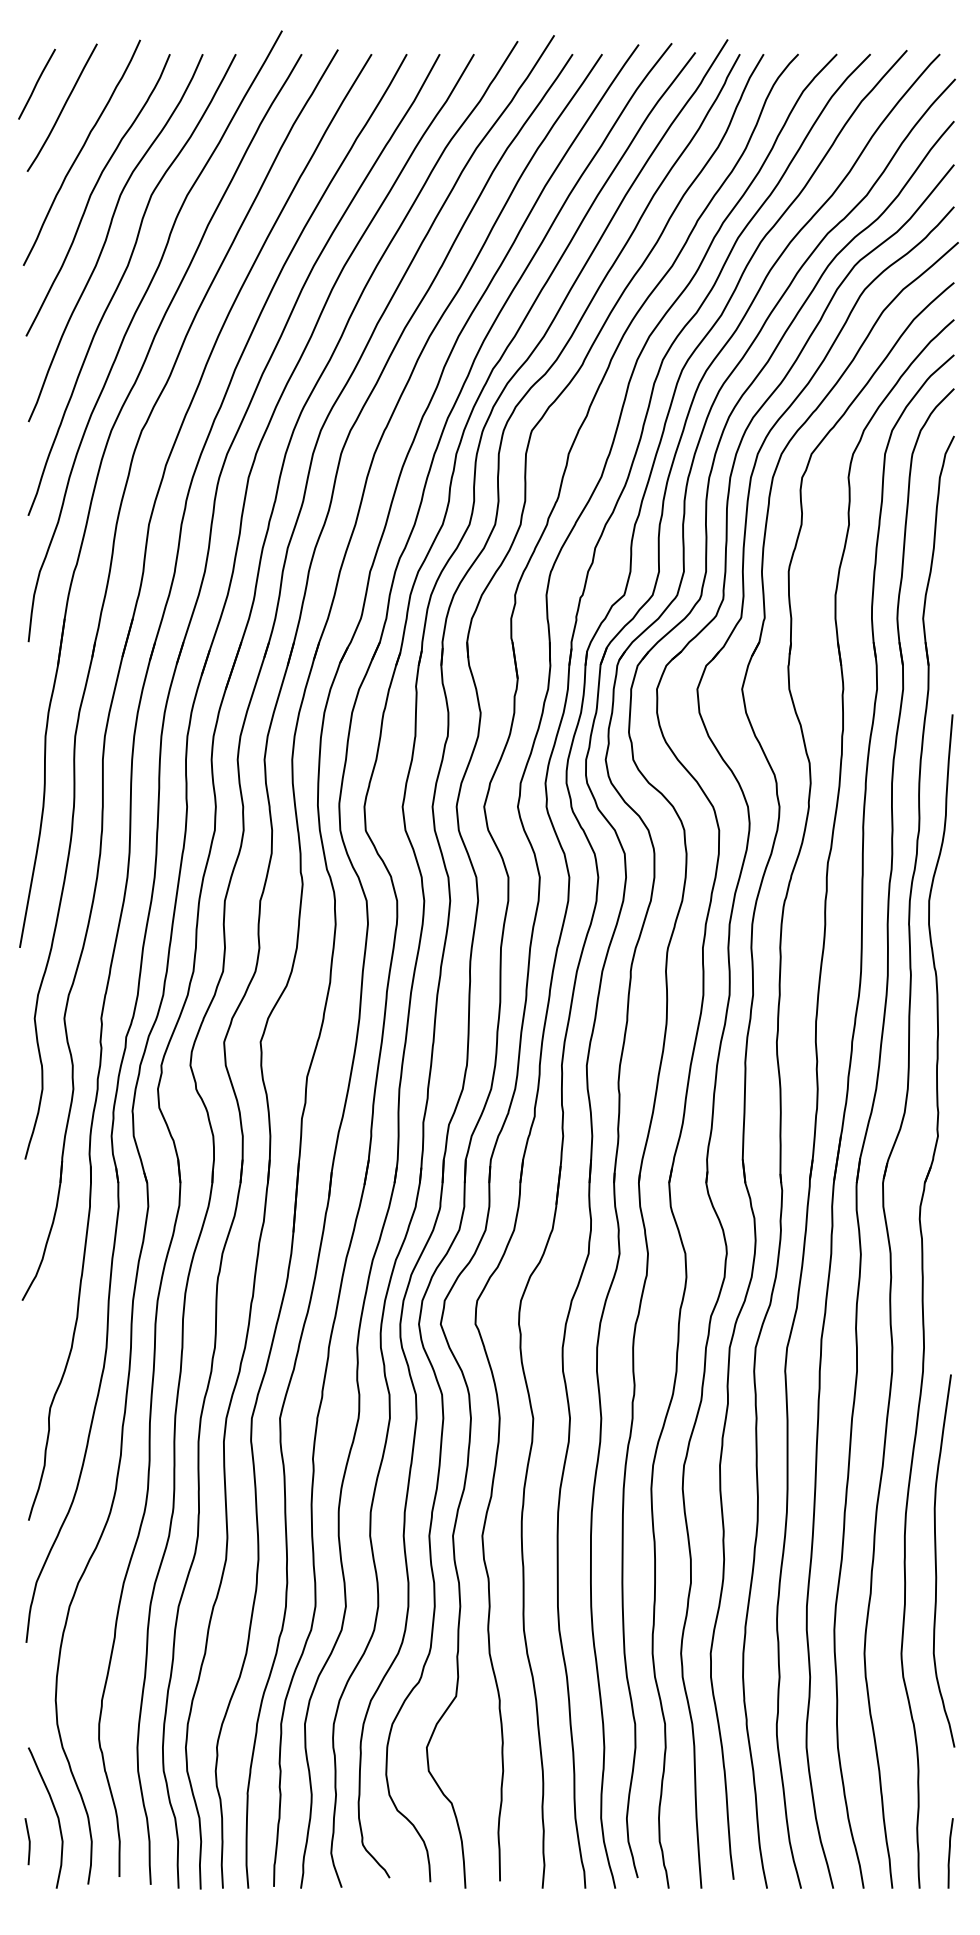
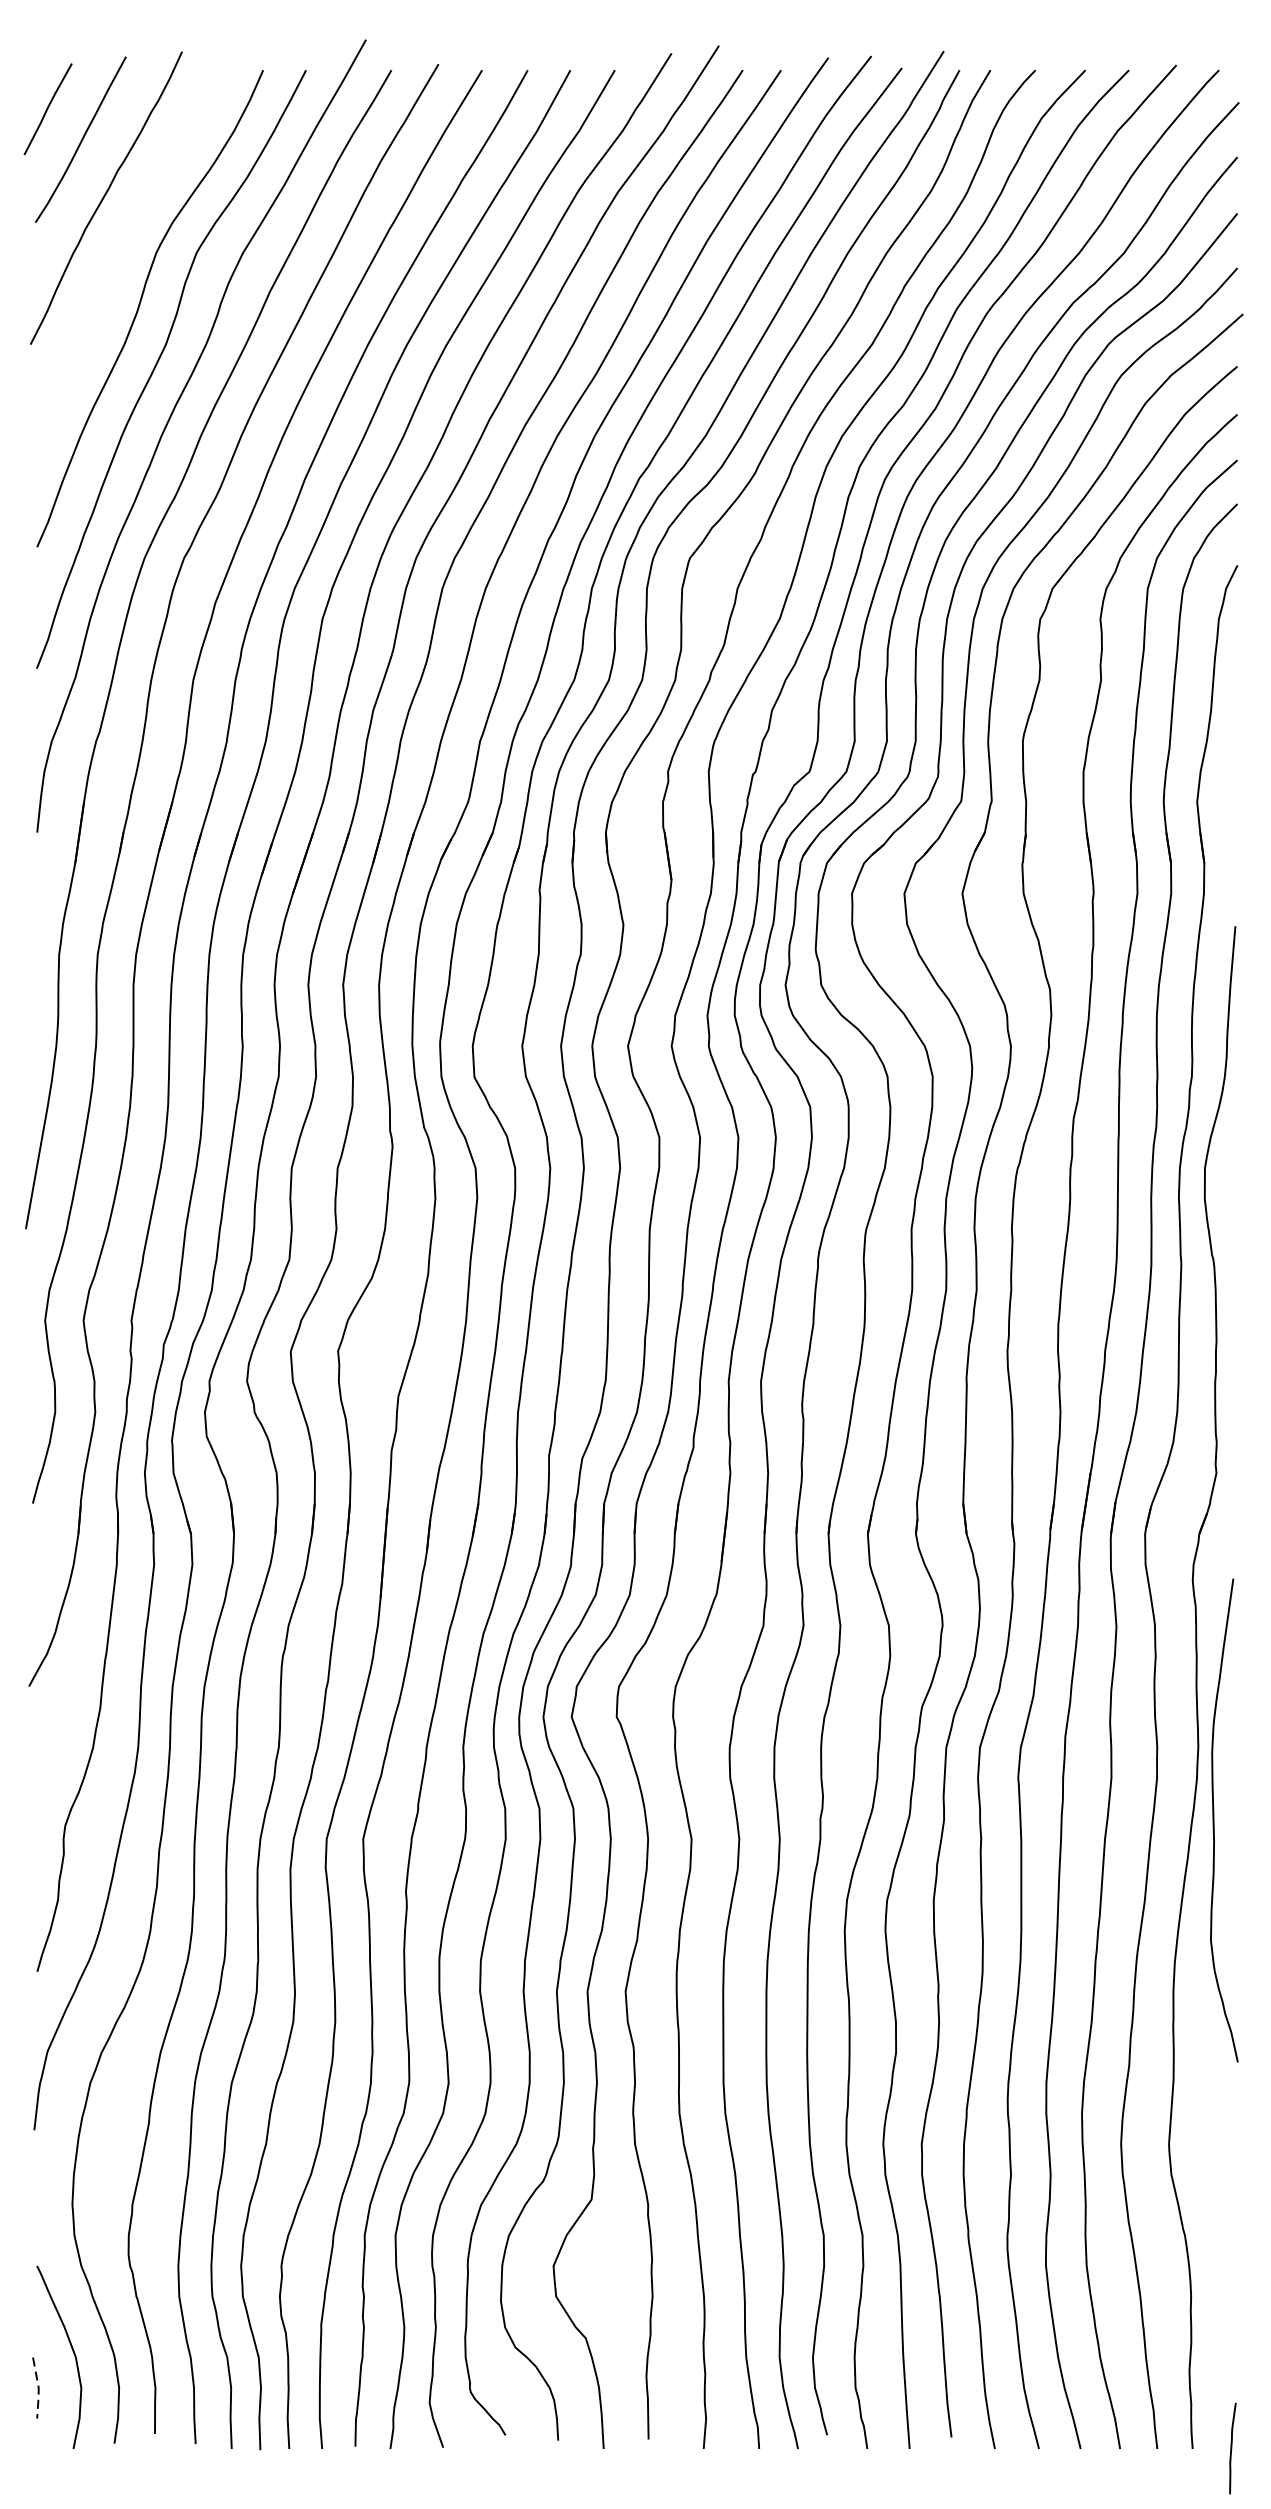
curve: (93, 192) -> (121, 249), removed
curve: (936, 1560) -> (1214, 1819), moved
line: (29, 1842) -> (38, 2389), solid -> dashed
curve: (950, 1853) -> (1232, 2448), moved

